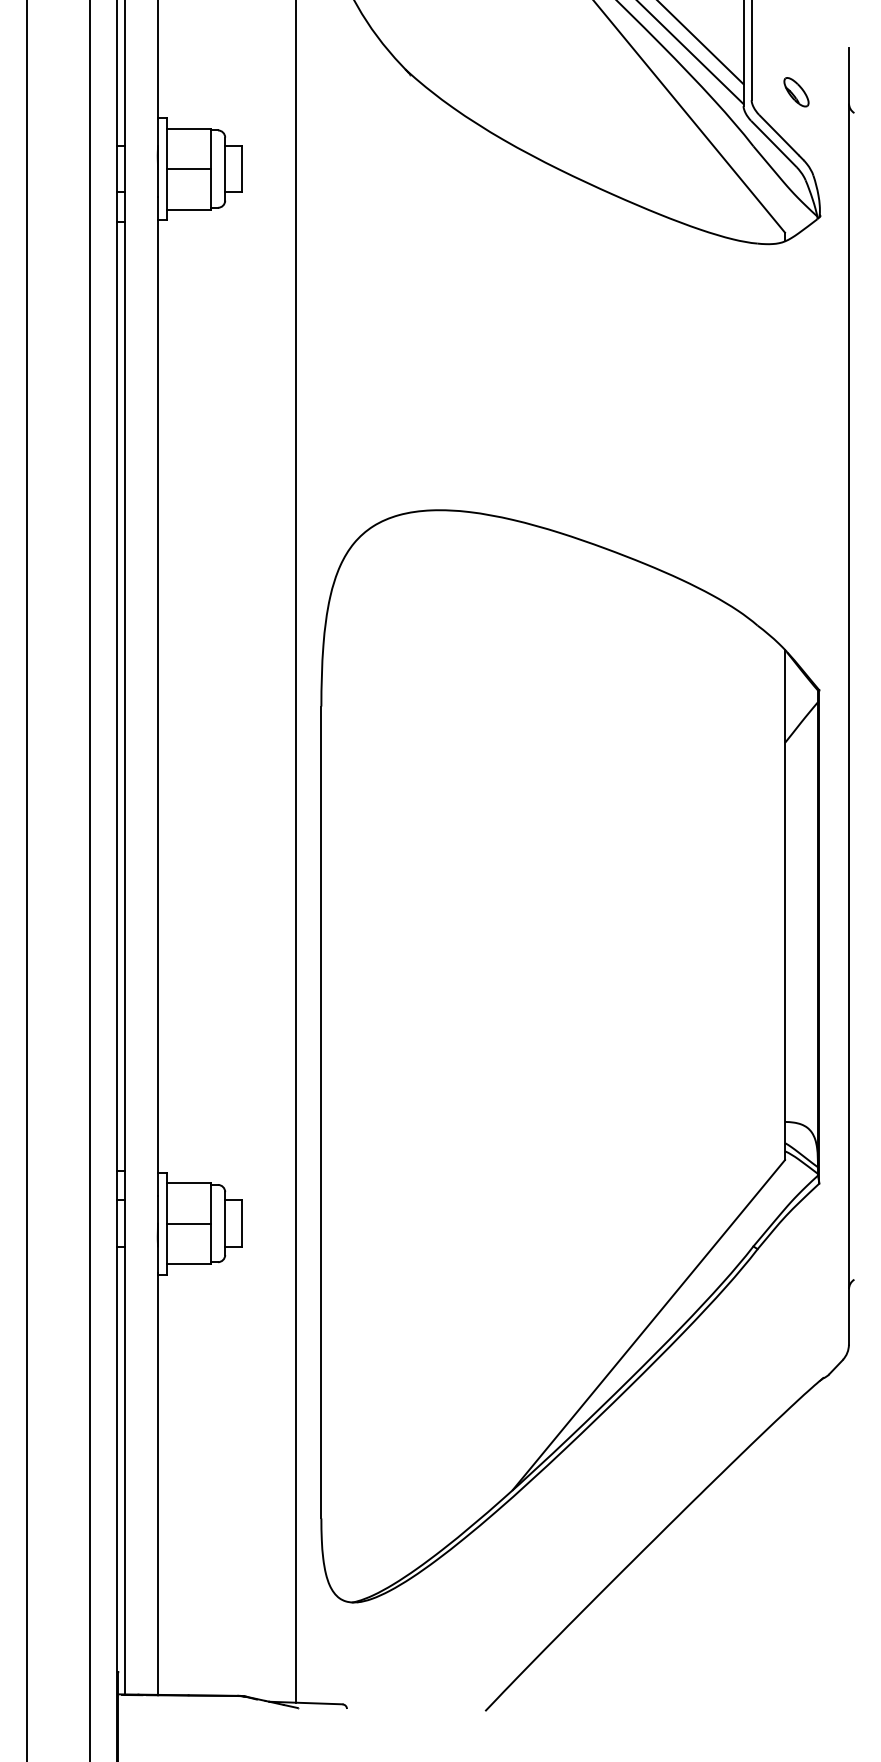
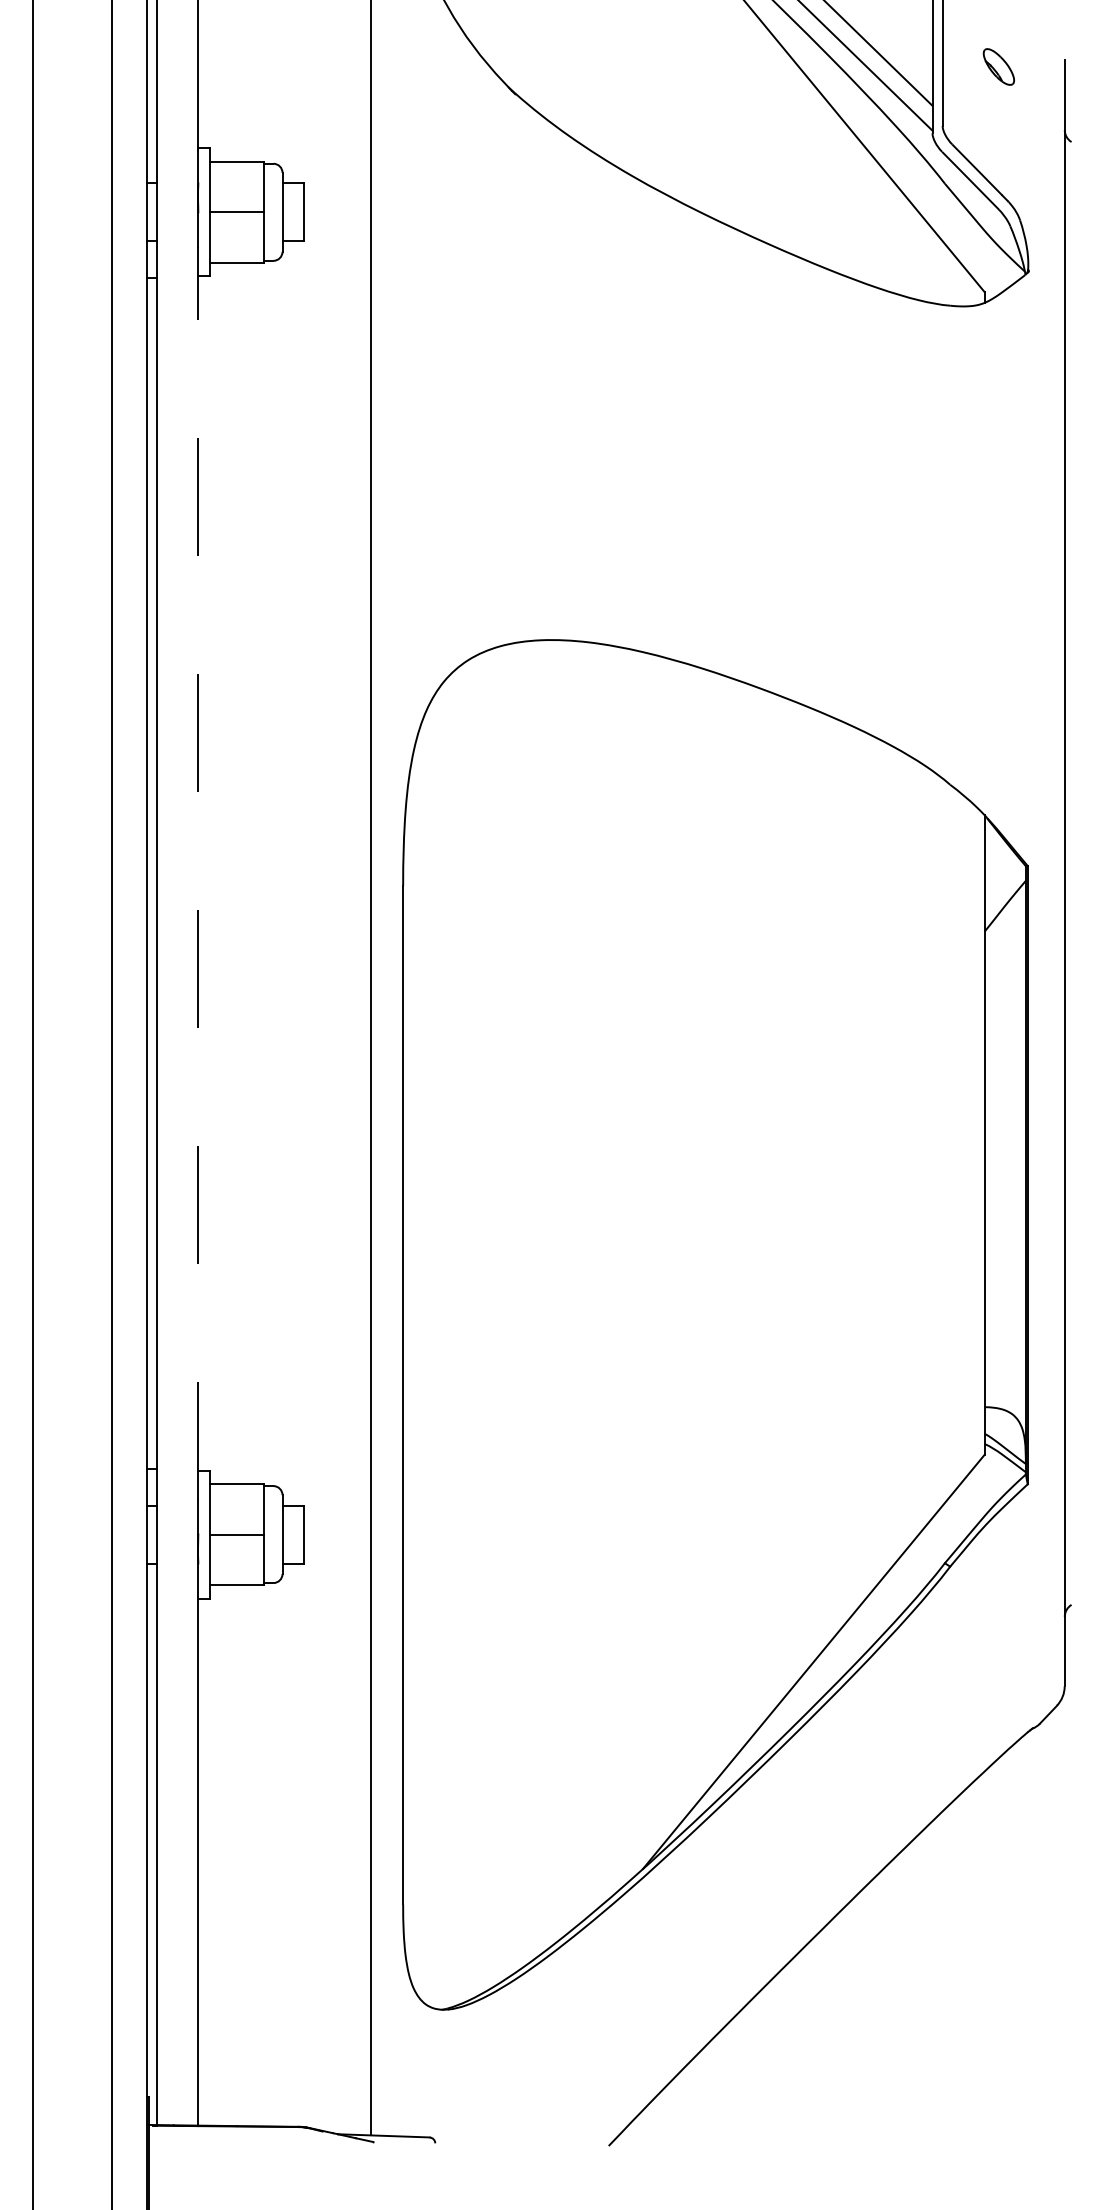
part: (796, 92) -> (998, 67), moved
line: (158, 696) -> (198, 873), solid -> dashed

